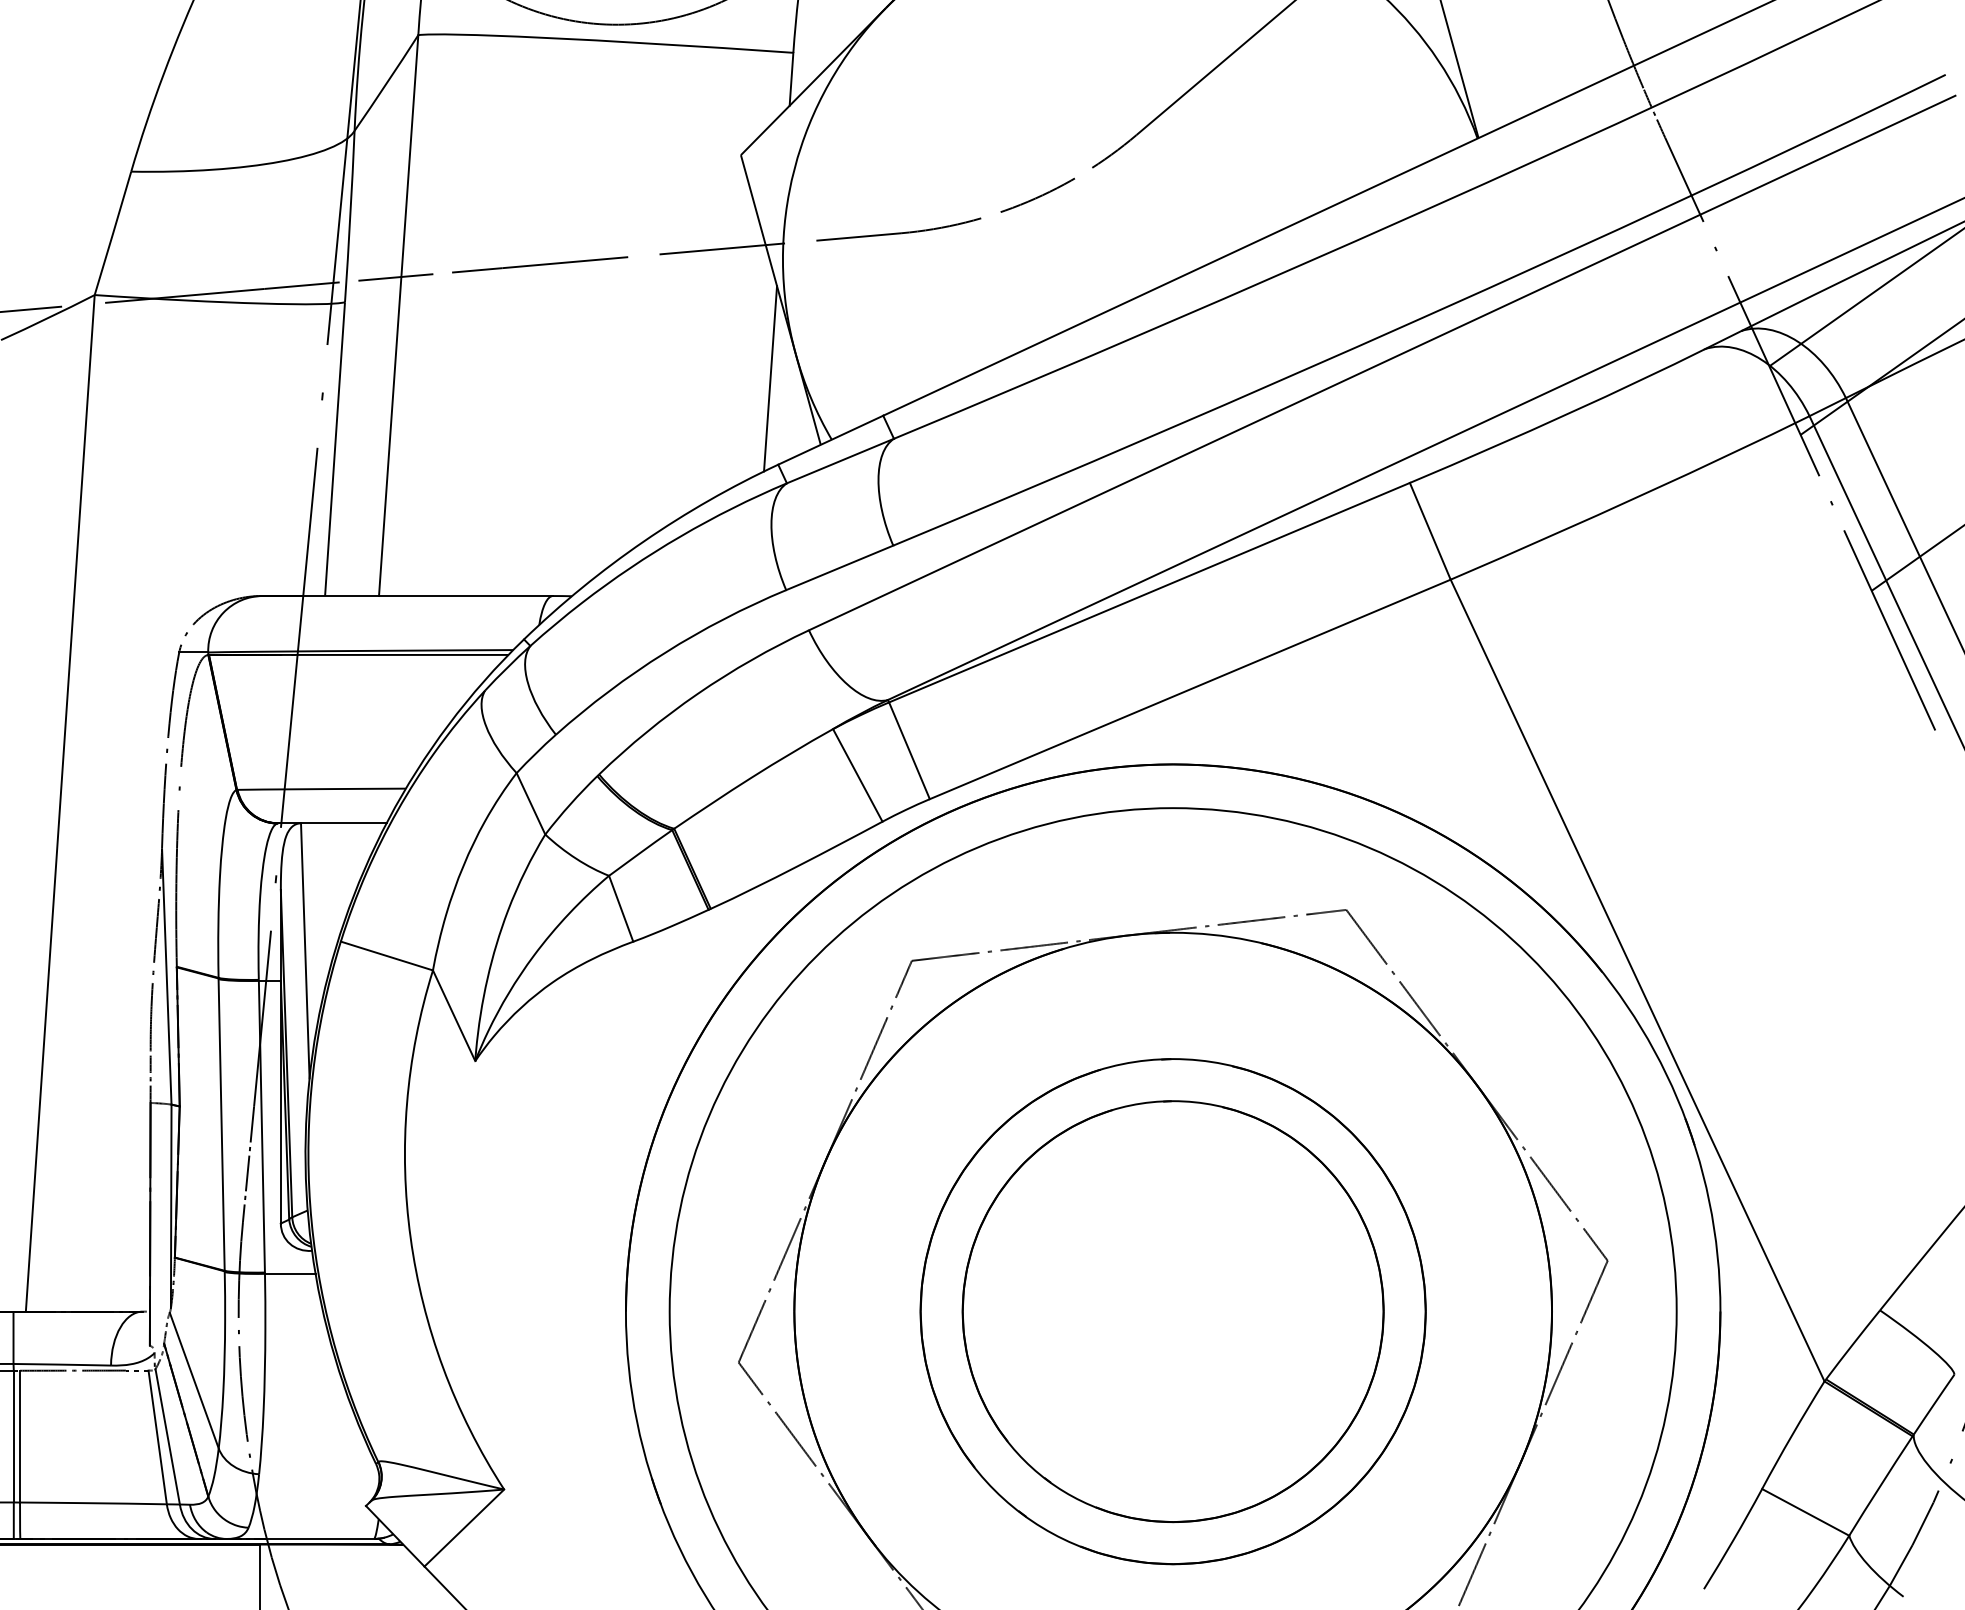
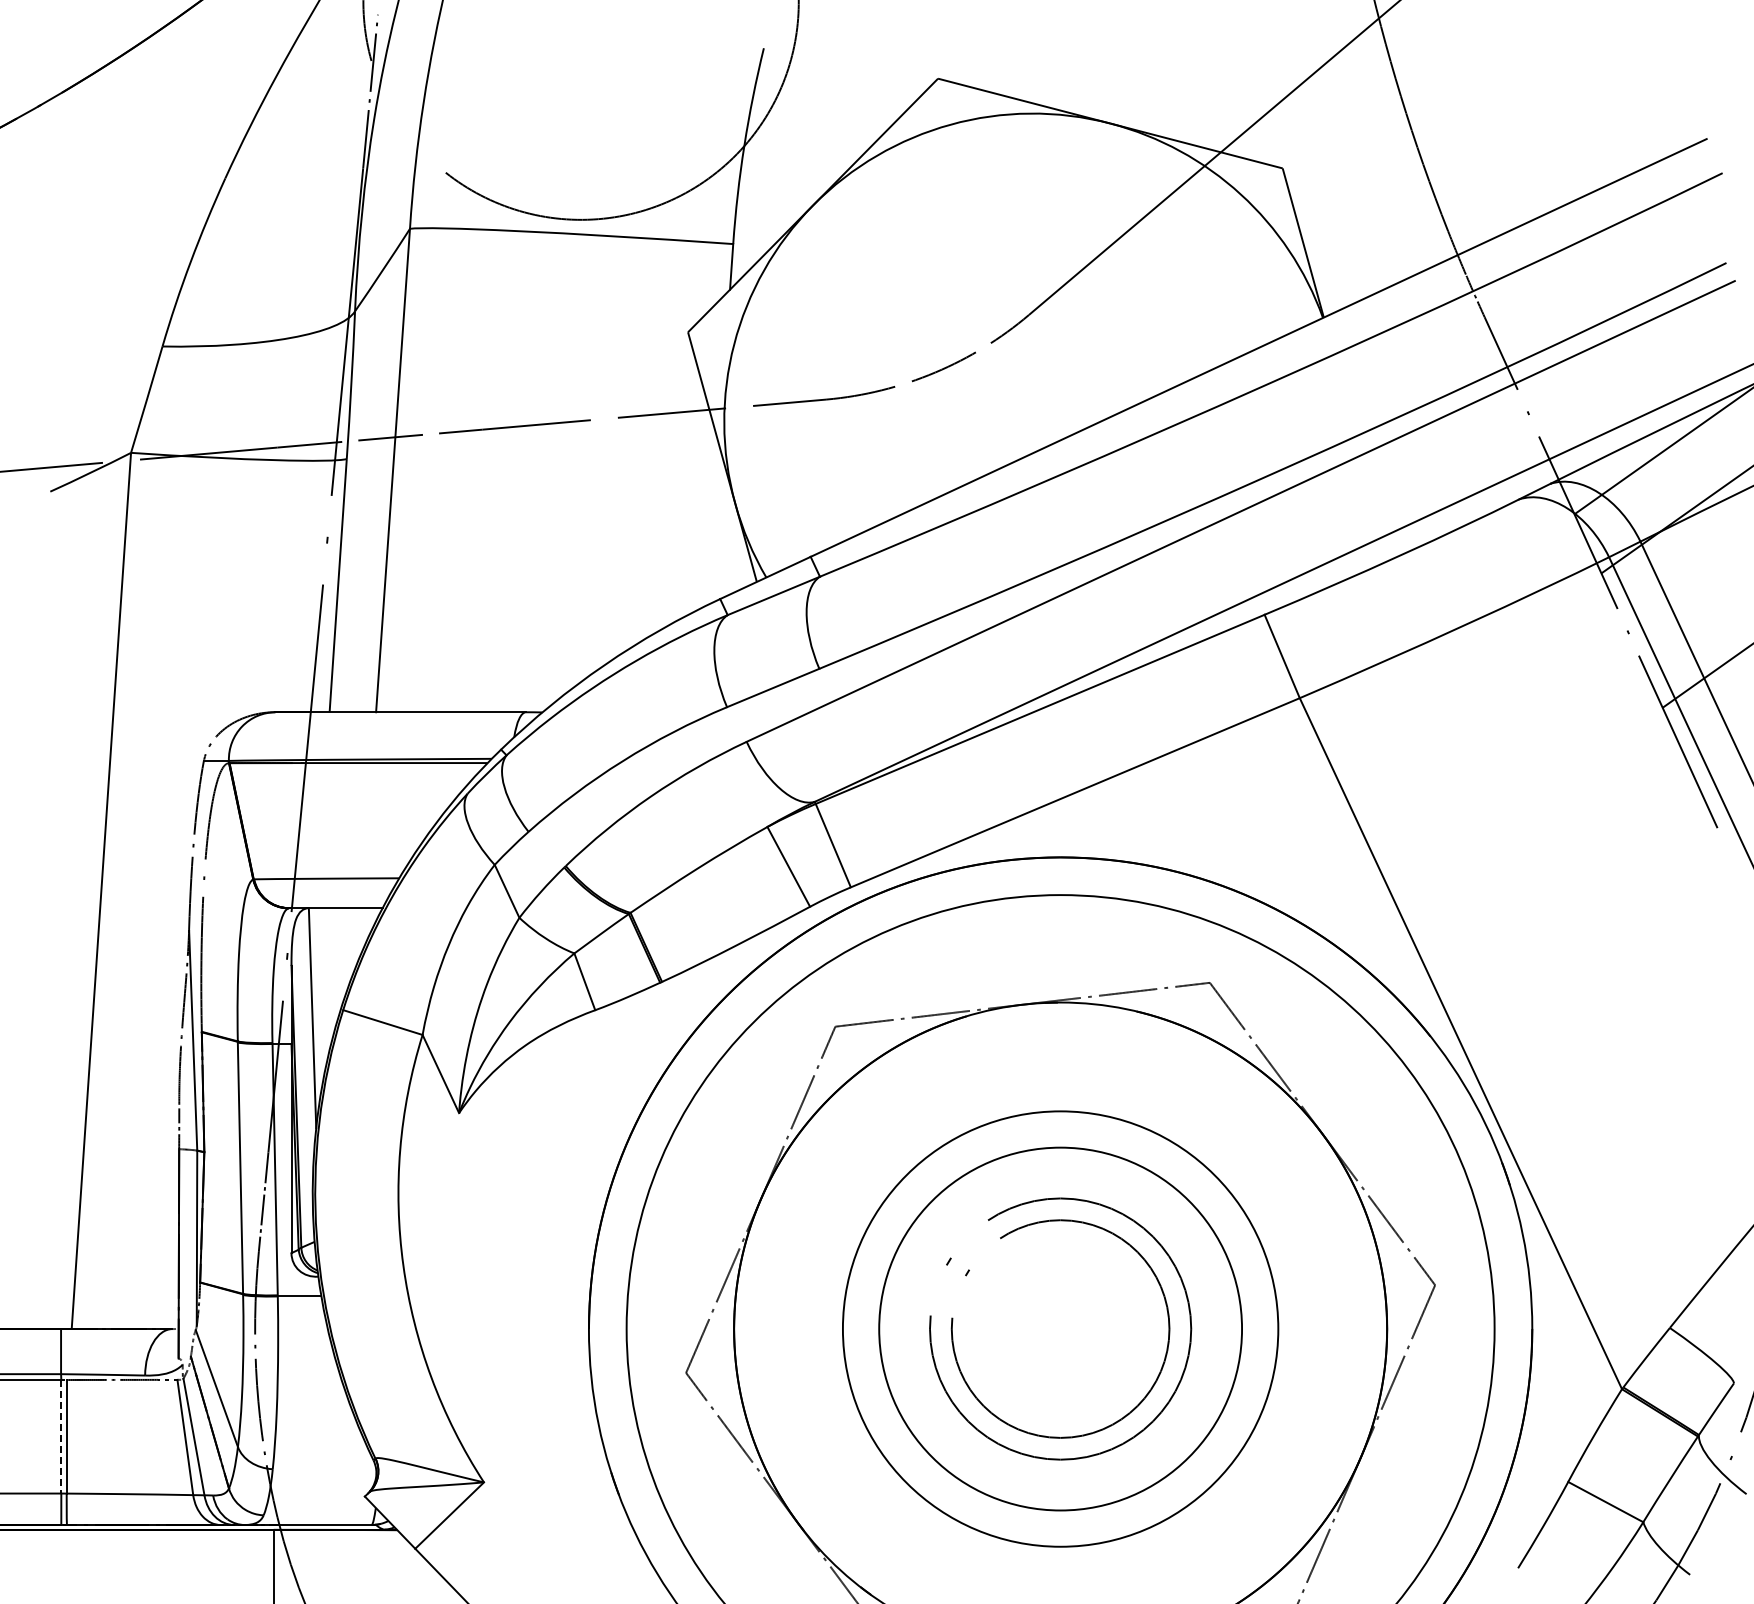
line: (770, 378) -> (713, 524), removed
circle: (1173, 1310) -> (1060, 1328), size x0.6
circle: (1173, 1310) -> (1060, 1328), size x0.6
line: (14, 1436) -> (61, 1436), solid -> dashed

